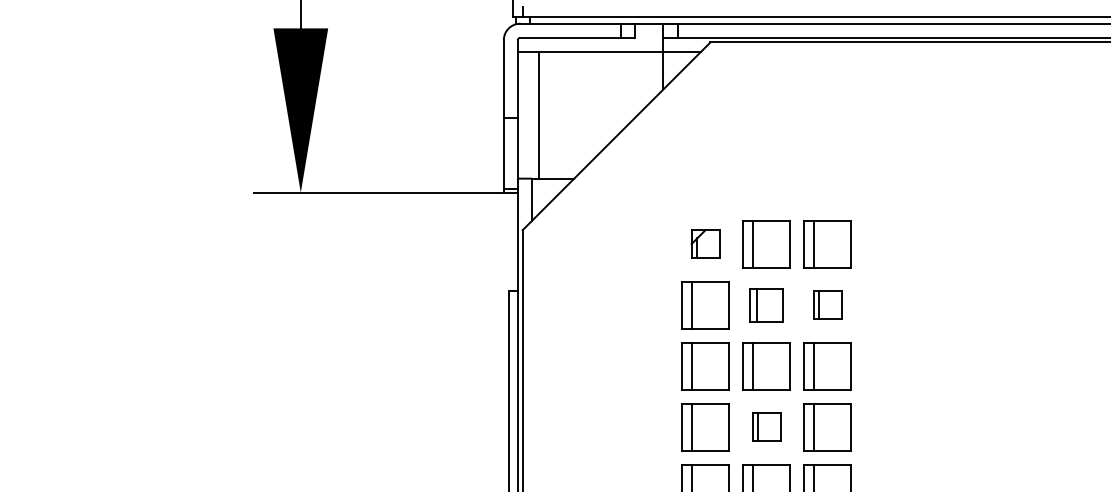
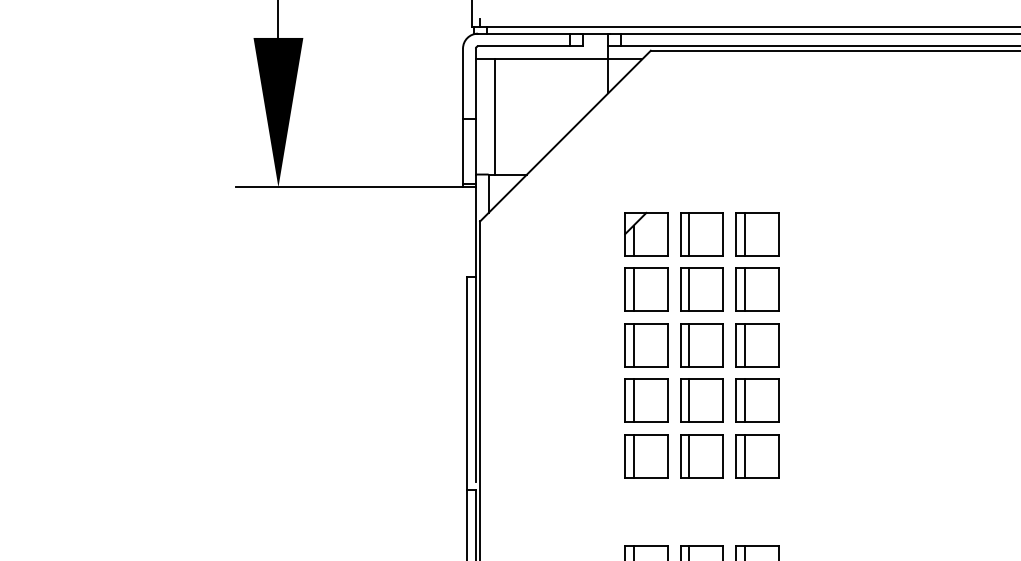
part: (705, 243) -> (646, 233), size x1.67
part: (766, 305) -> (701, 289), size x1.43
part: (827, 305) -> (757, 289), size x1.67
part: (766, 427) -> (701, 400), size x1.67

